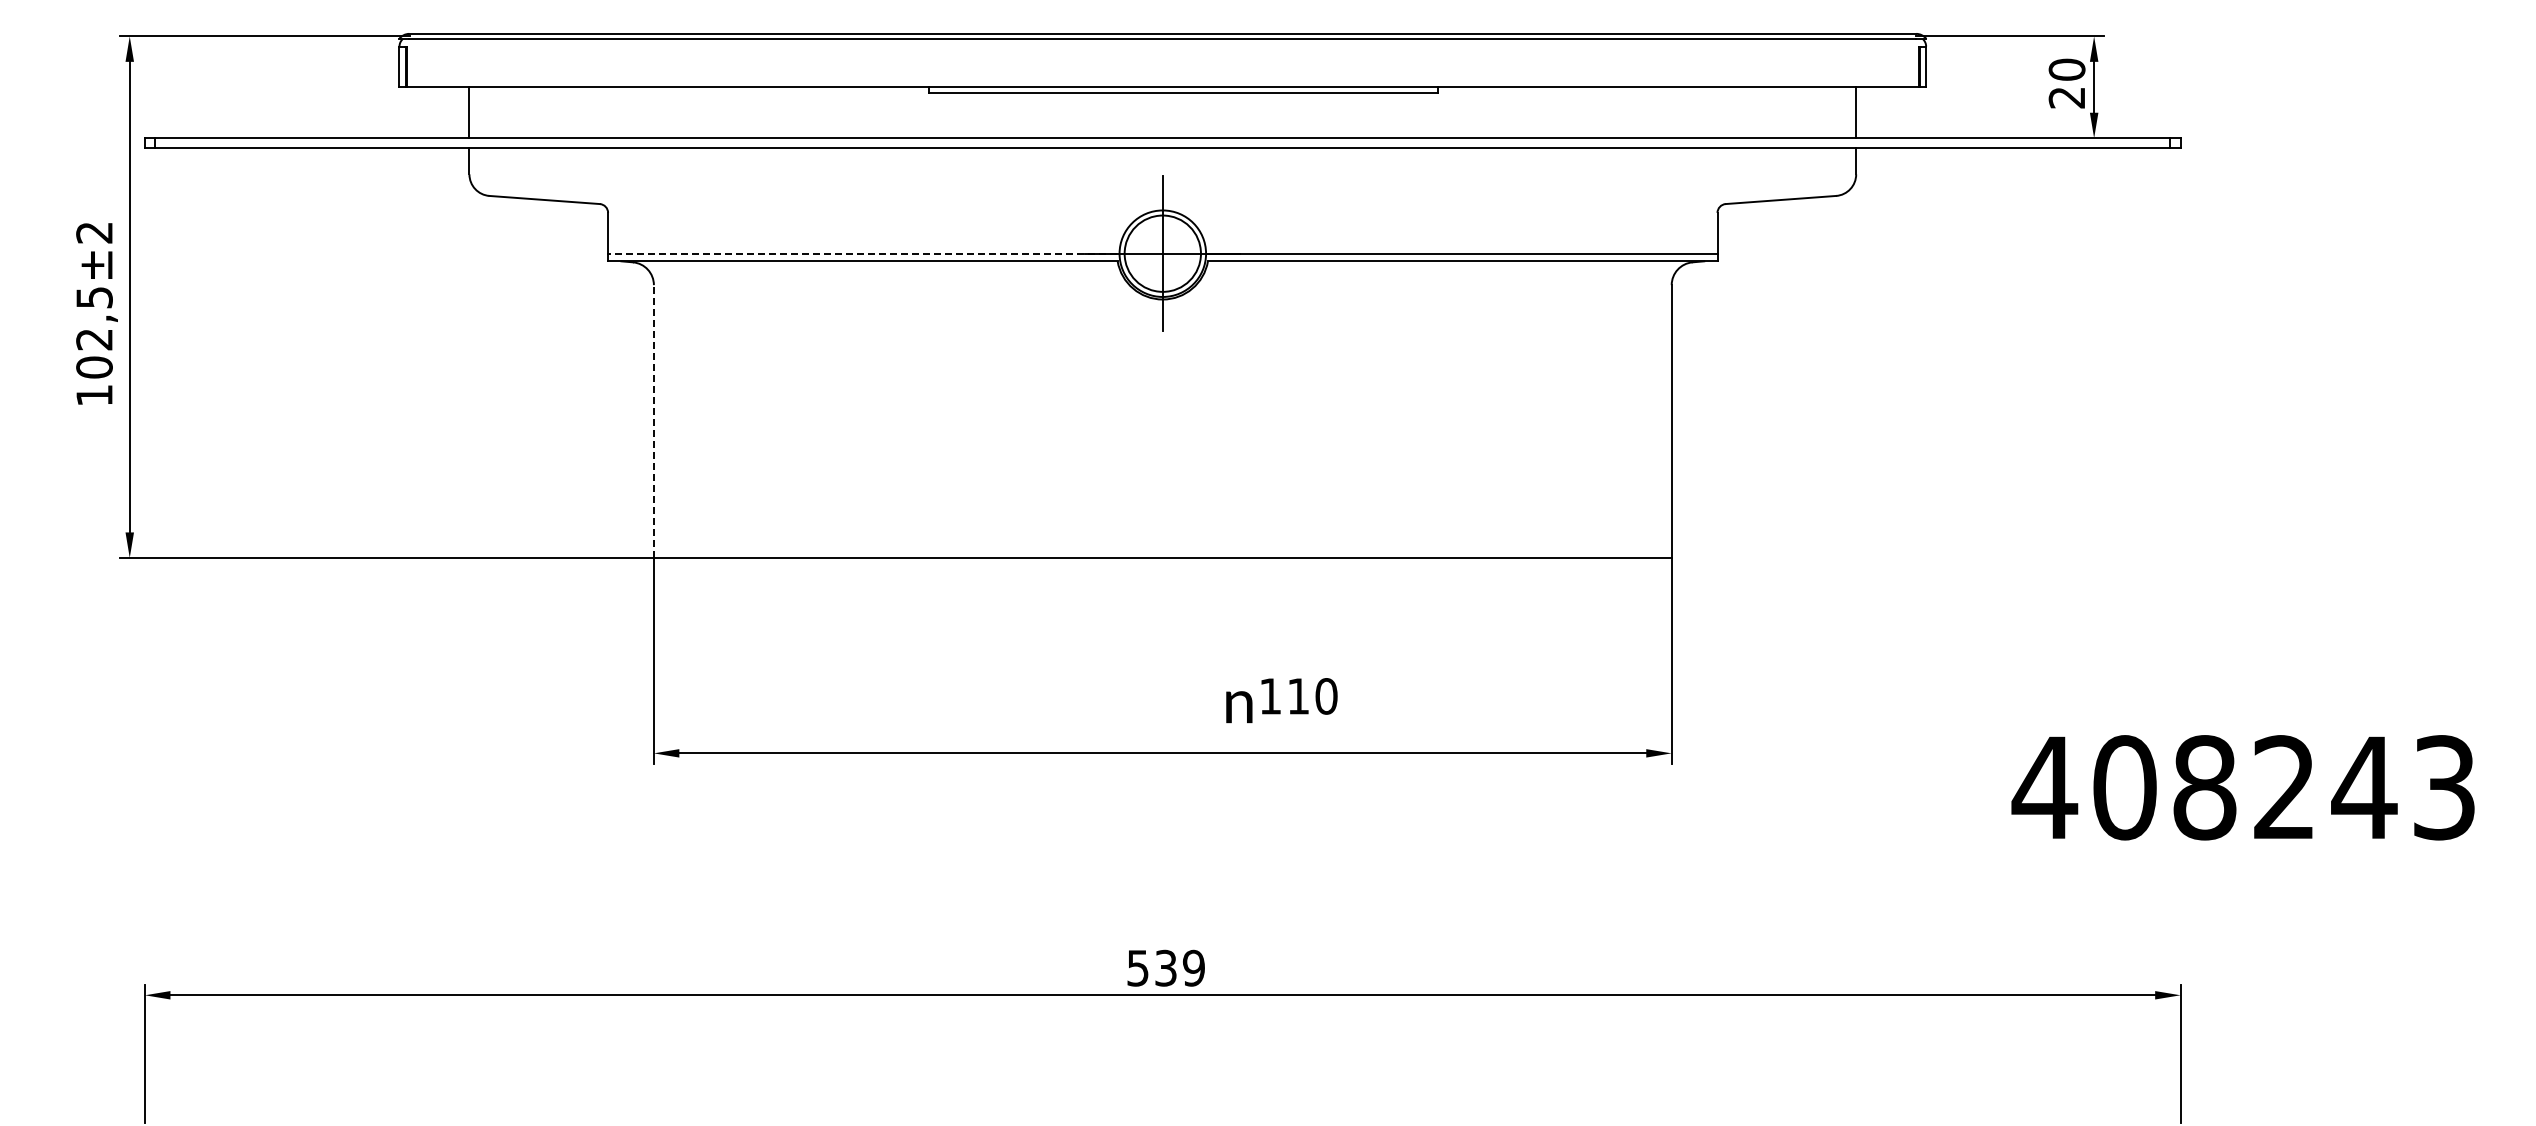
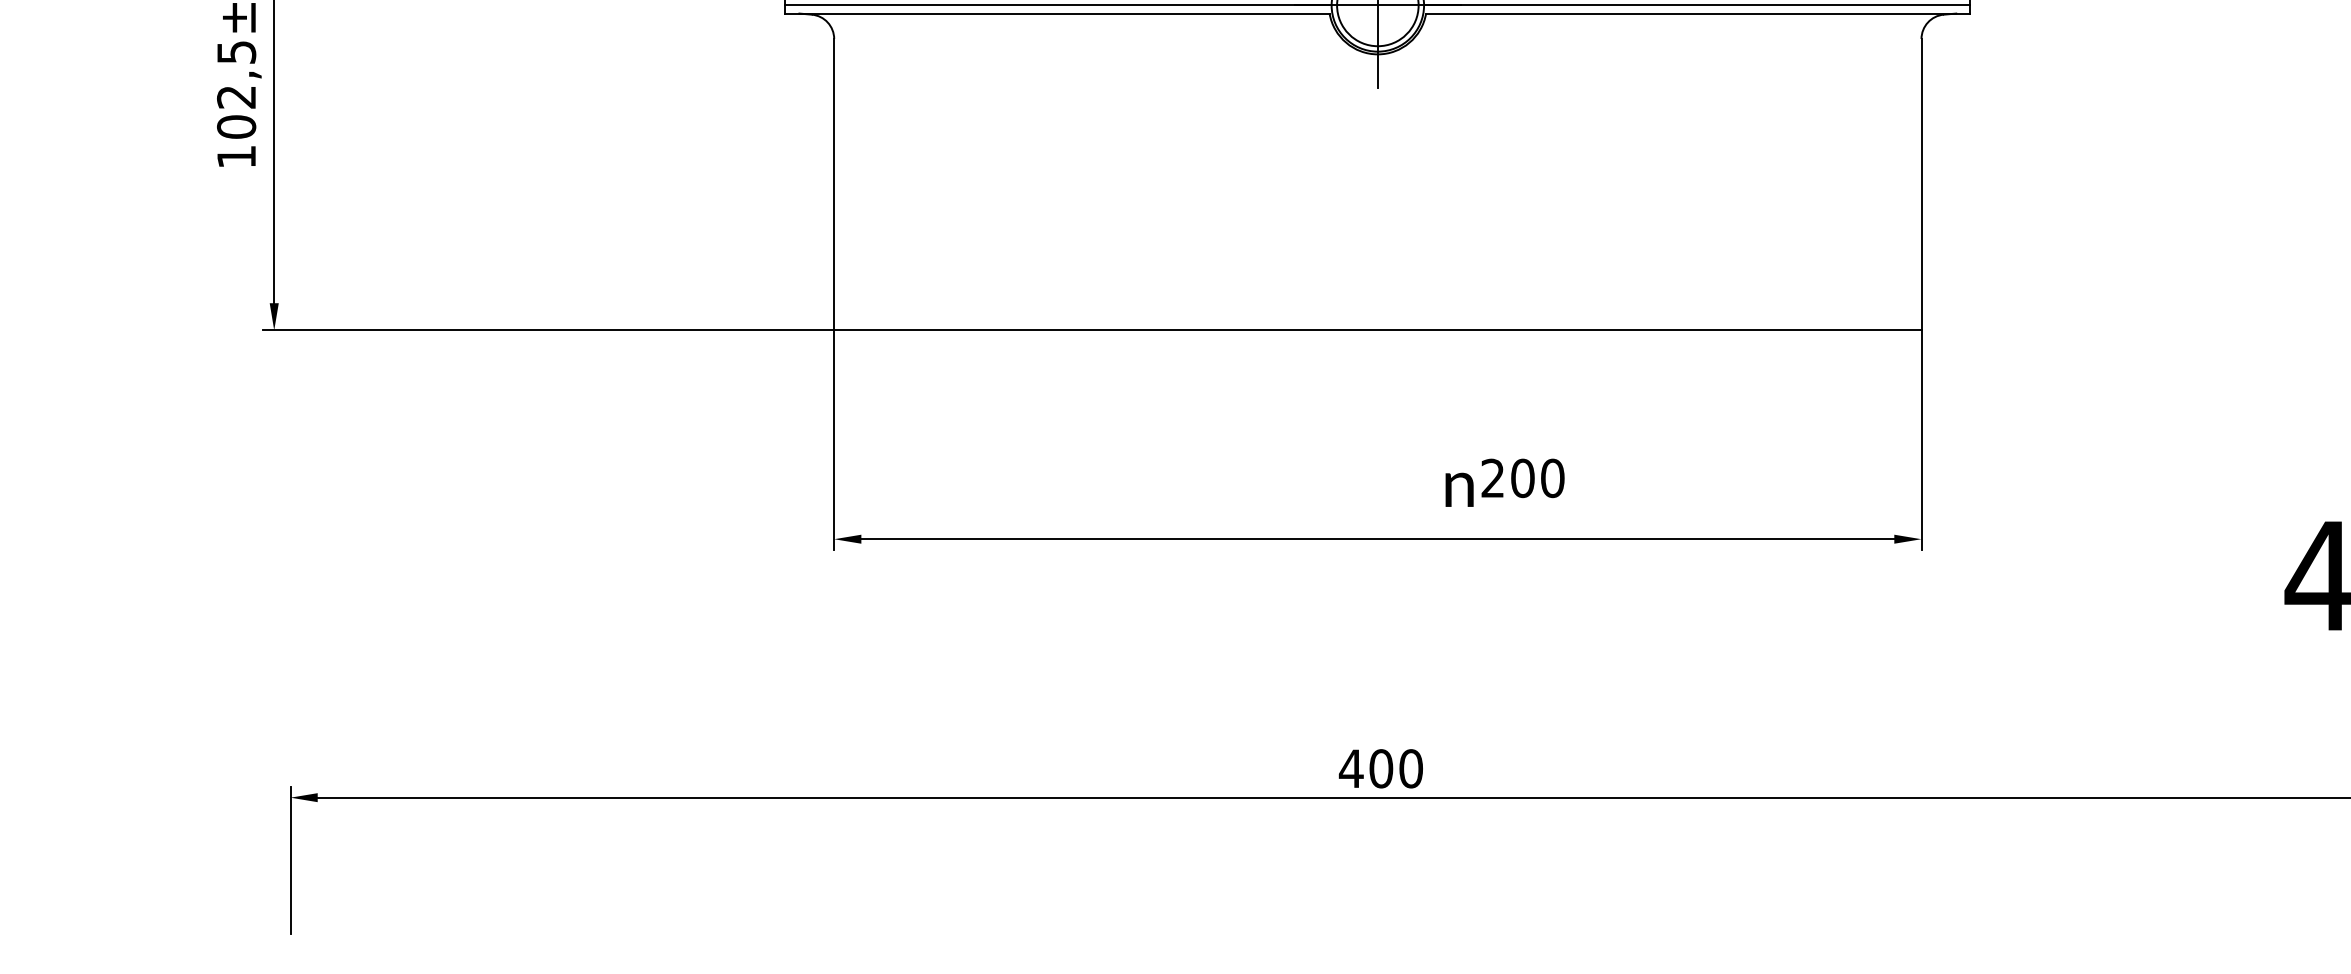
line: (862, 253) -> (1057, 5), dashed -> solid
line: (653, 421) -> (833, 184), dashed -> solid
text: (1284, 696) -> (1507, 478), 110 -> 200
text: (1165, 967) -> (1380, 767), 539 -> 400

